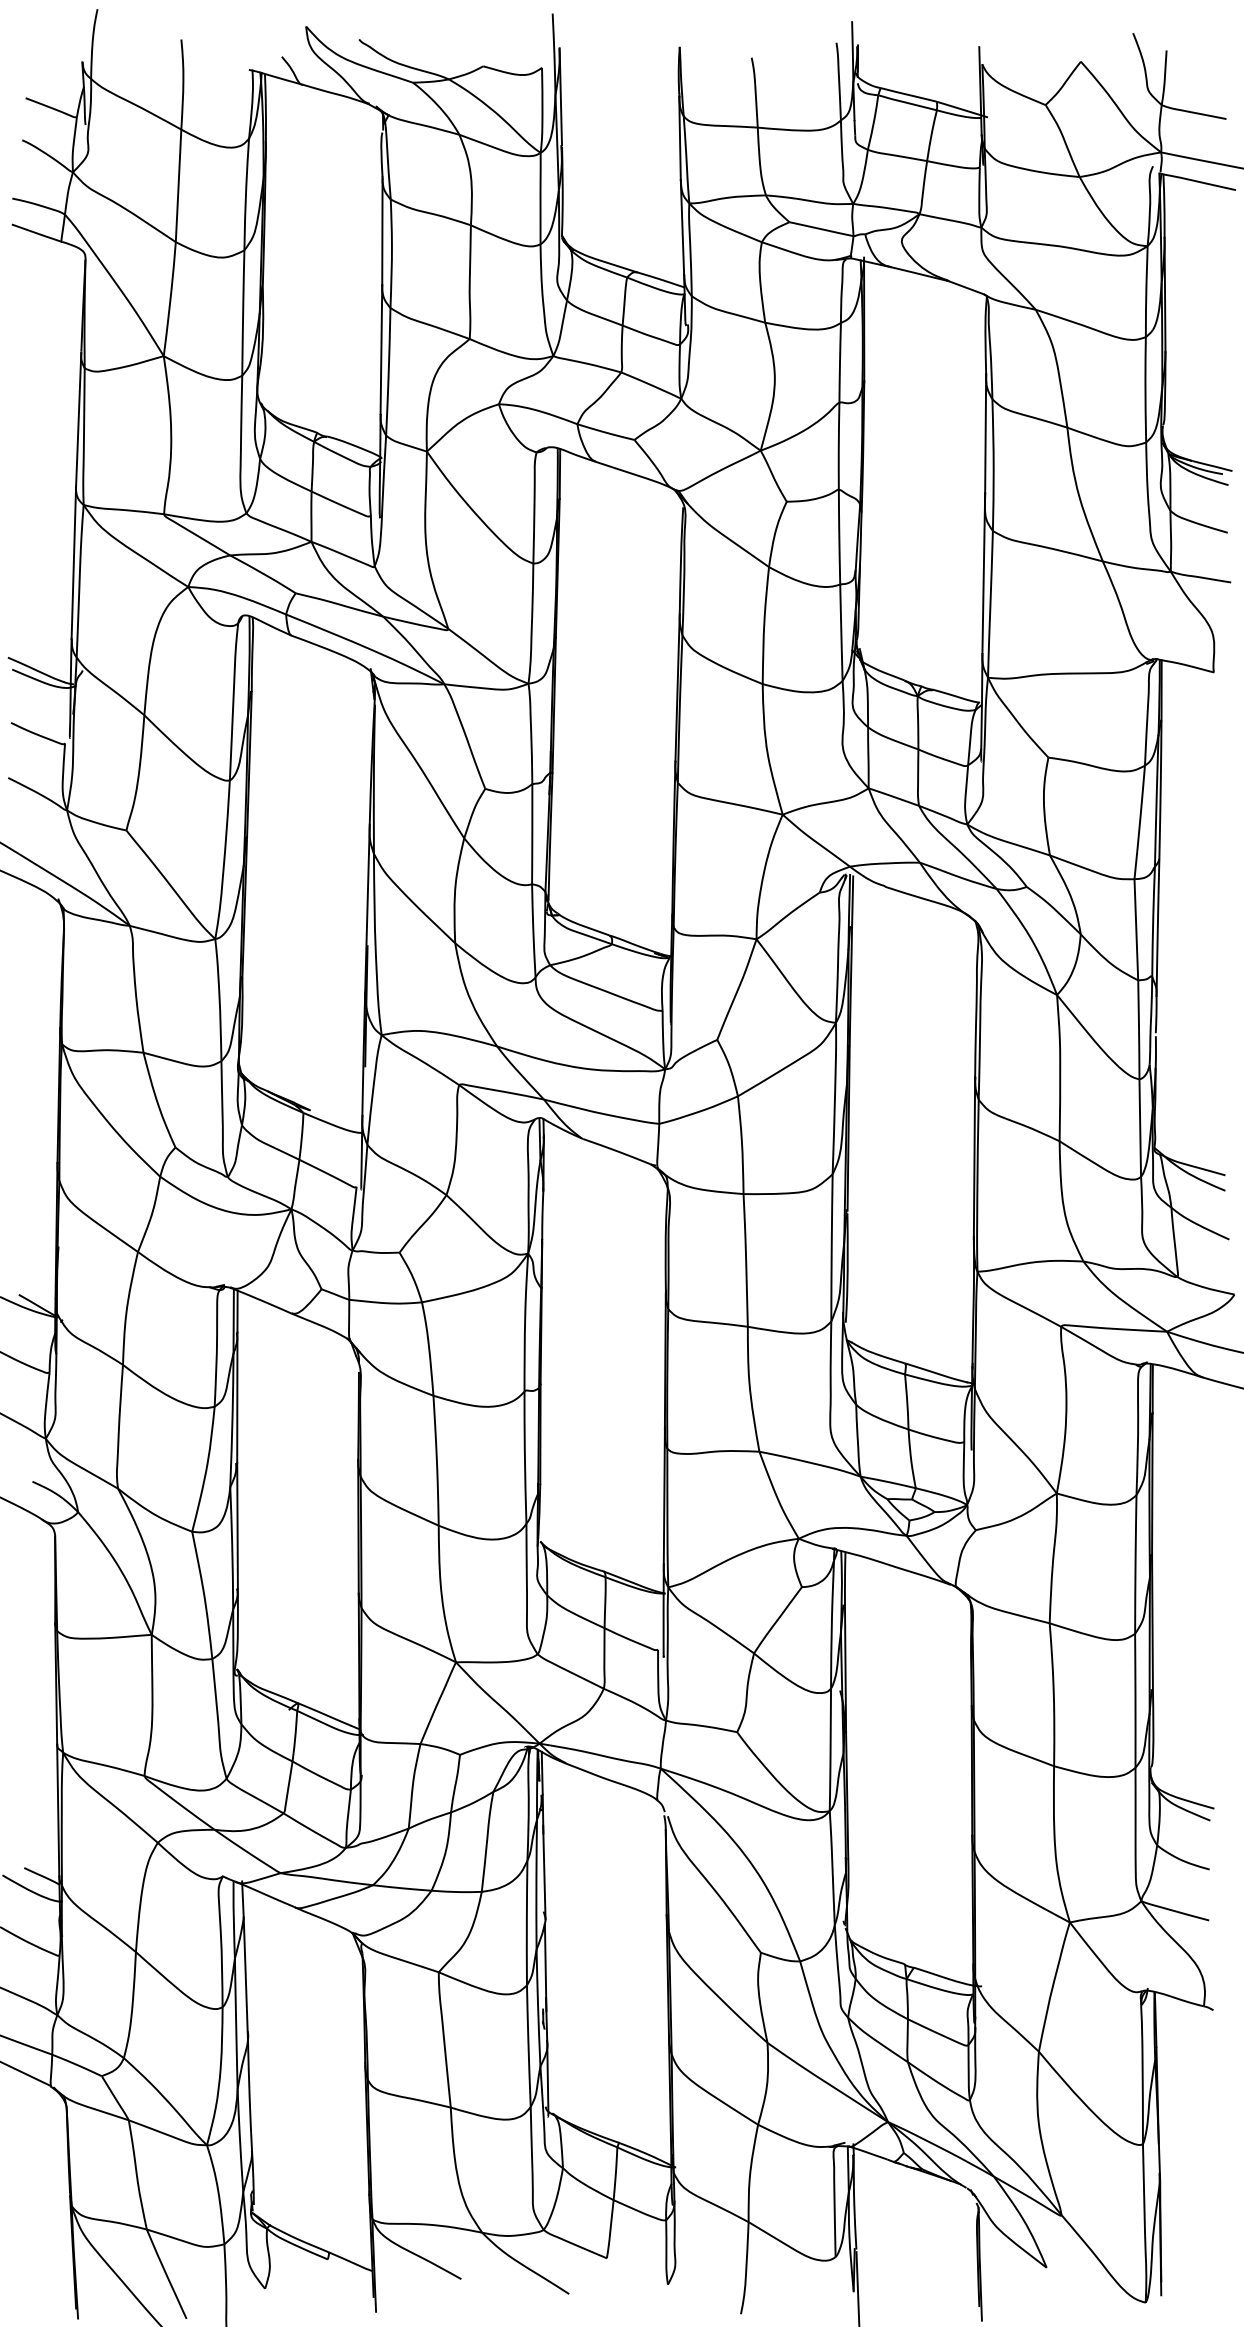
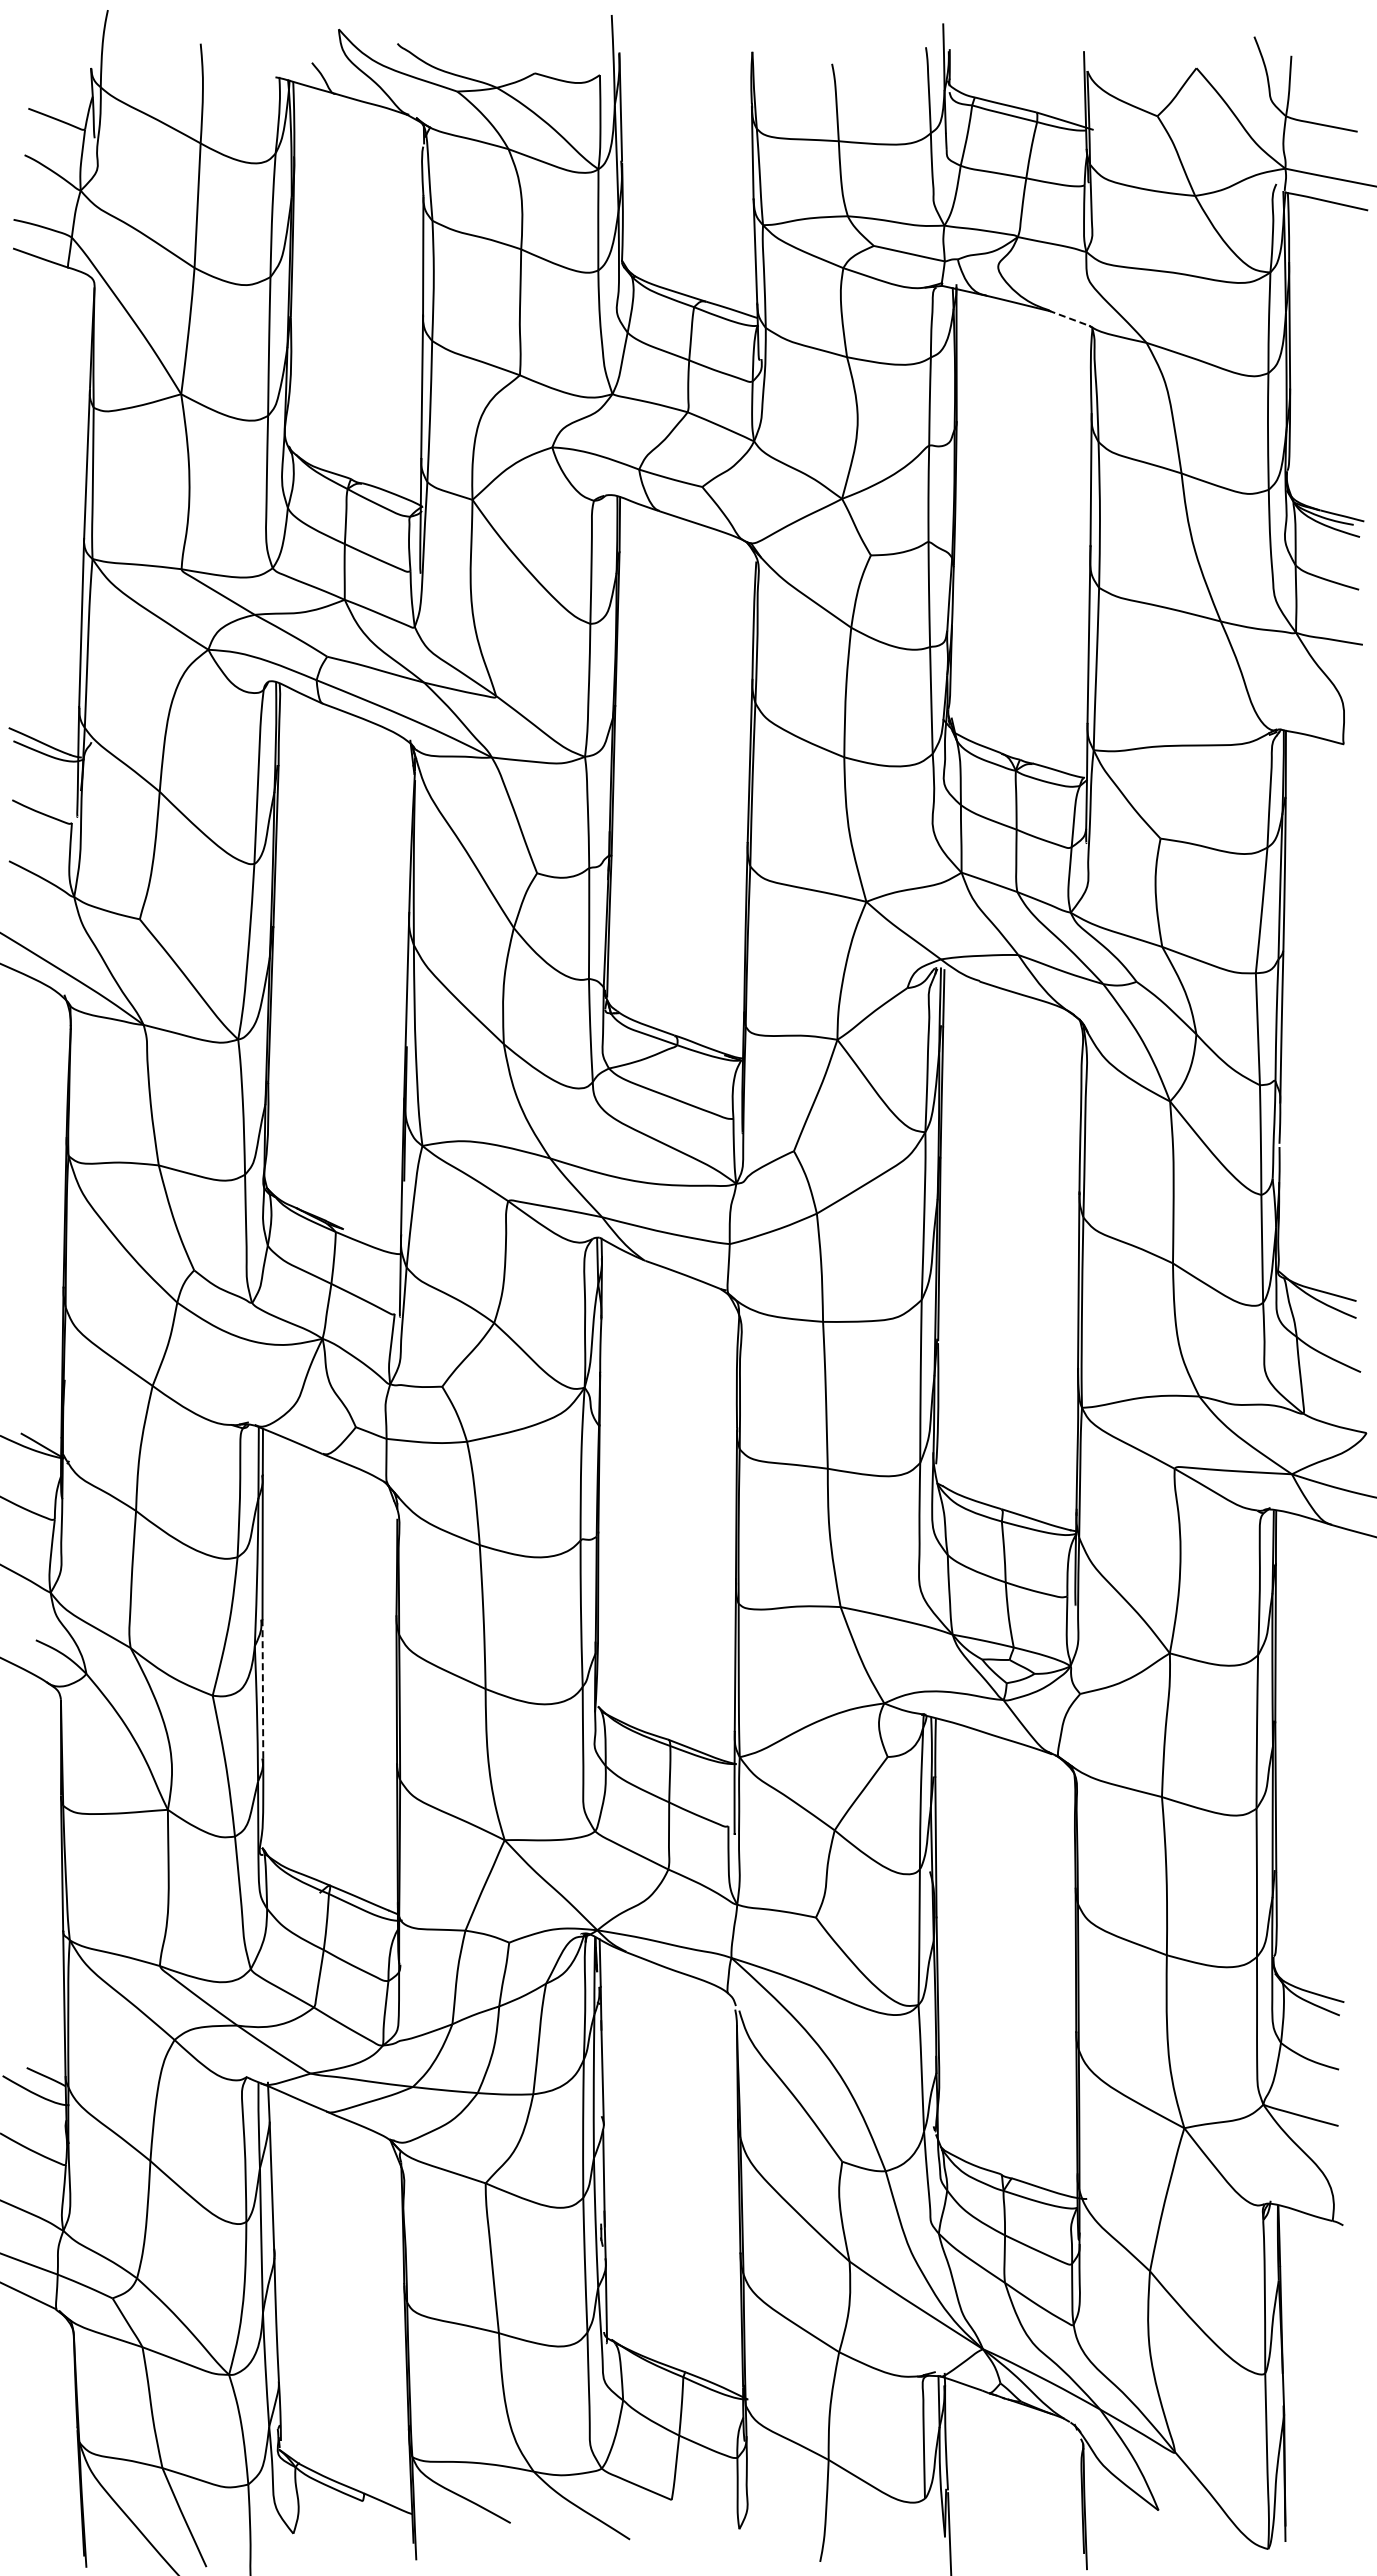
line: (965, 287) -> (1068, 318), solid -> dashed
line: (237, 1525) -> (262, 1688), solid -> dashed

